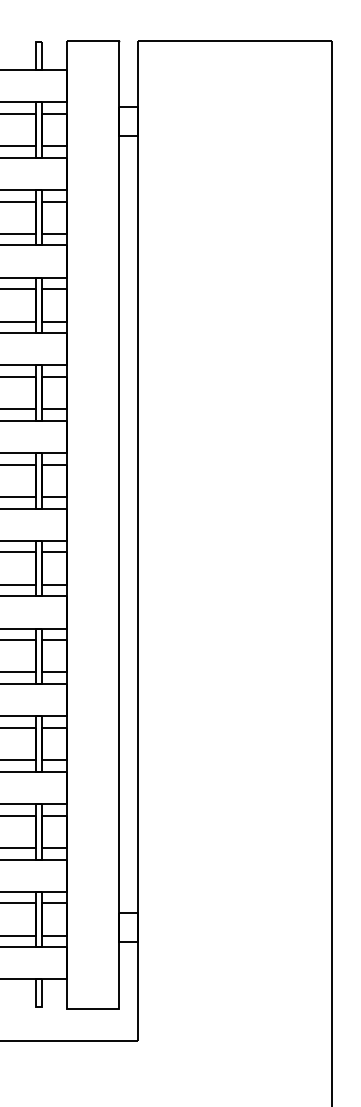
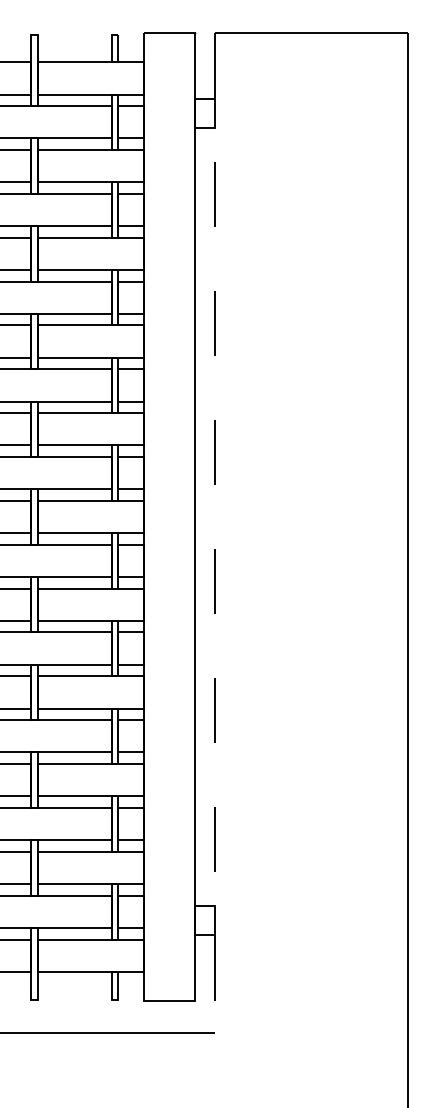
line: (138, 541) -> (214, 533), solid -> dashed

